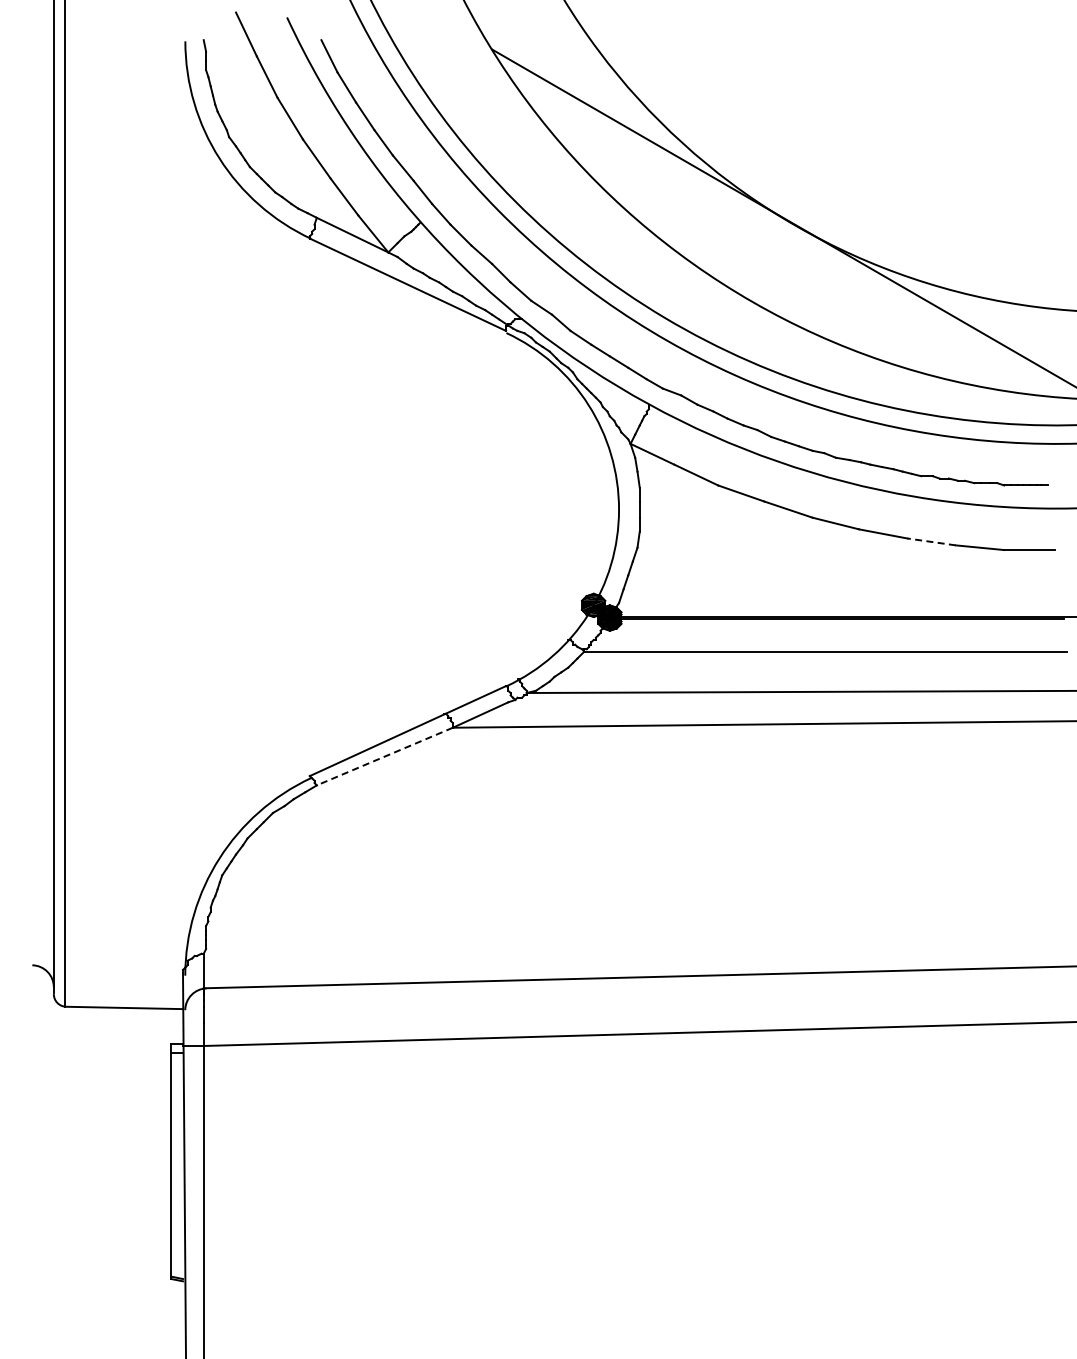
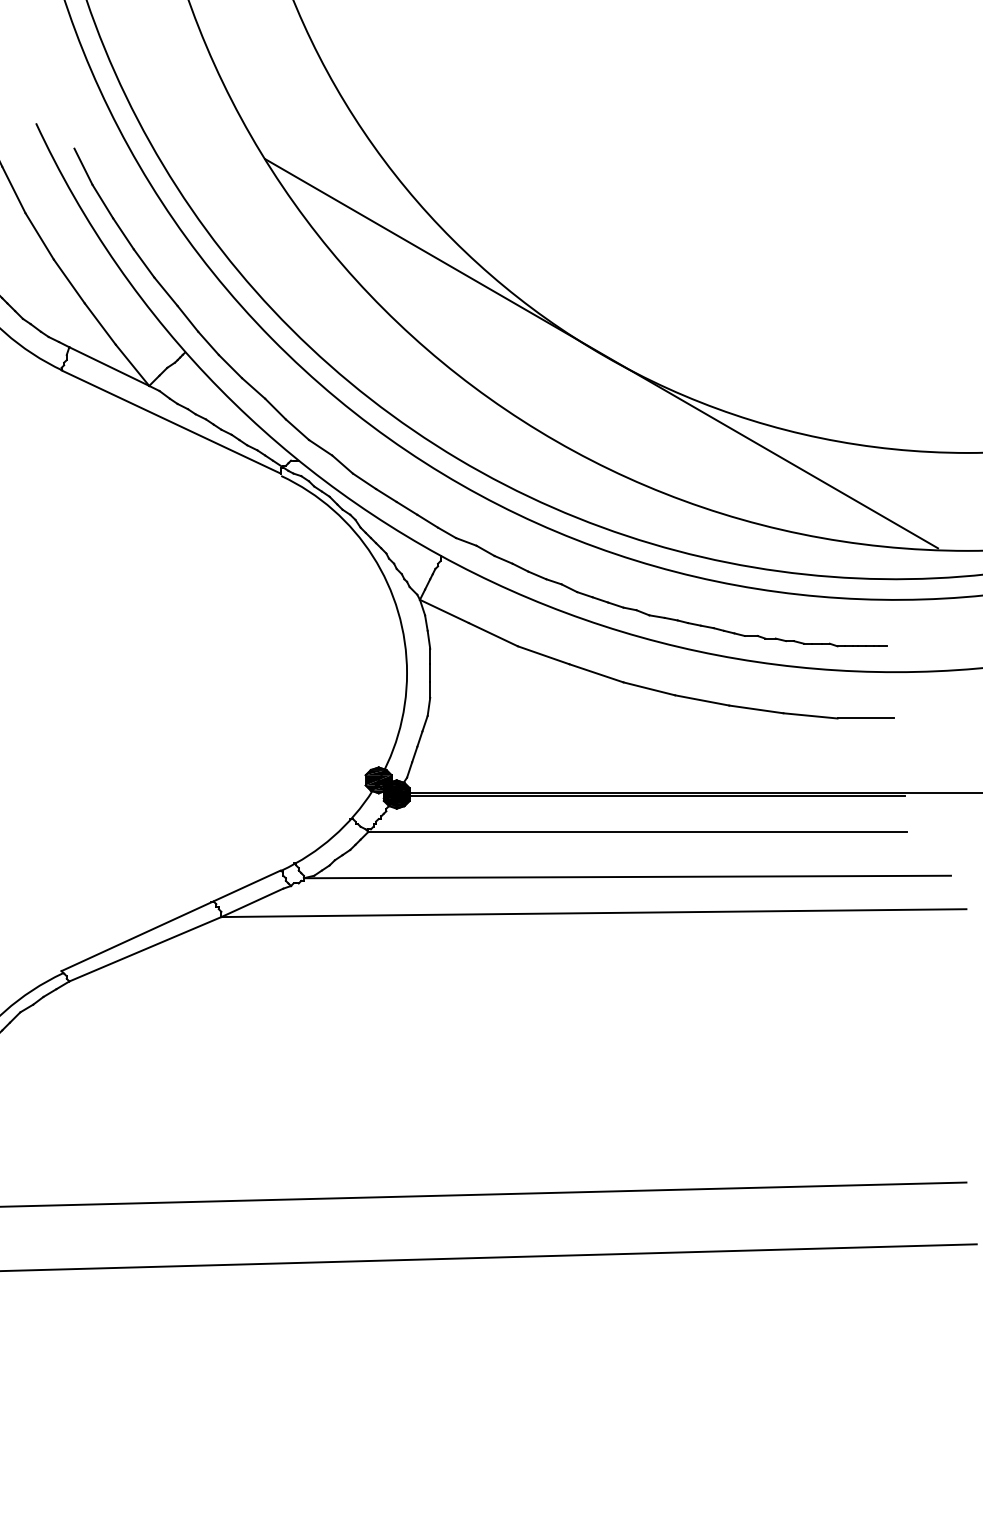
line: (931, 541) -> (756, 708), dashed -> solid
line: (384, 756) -> (144, 949), dashed -> solid

